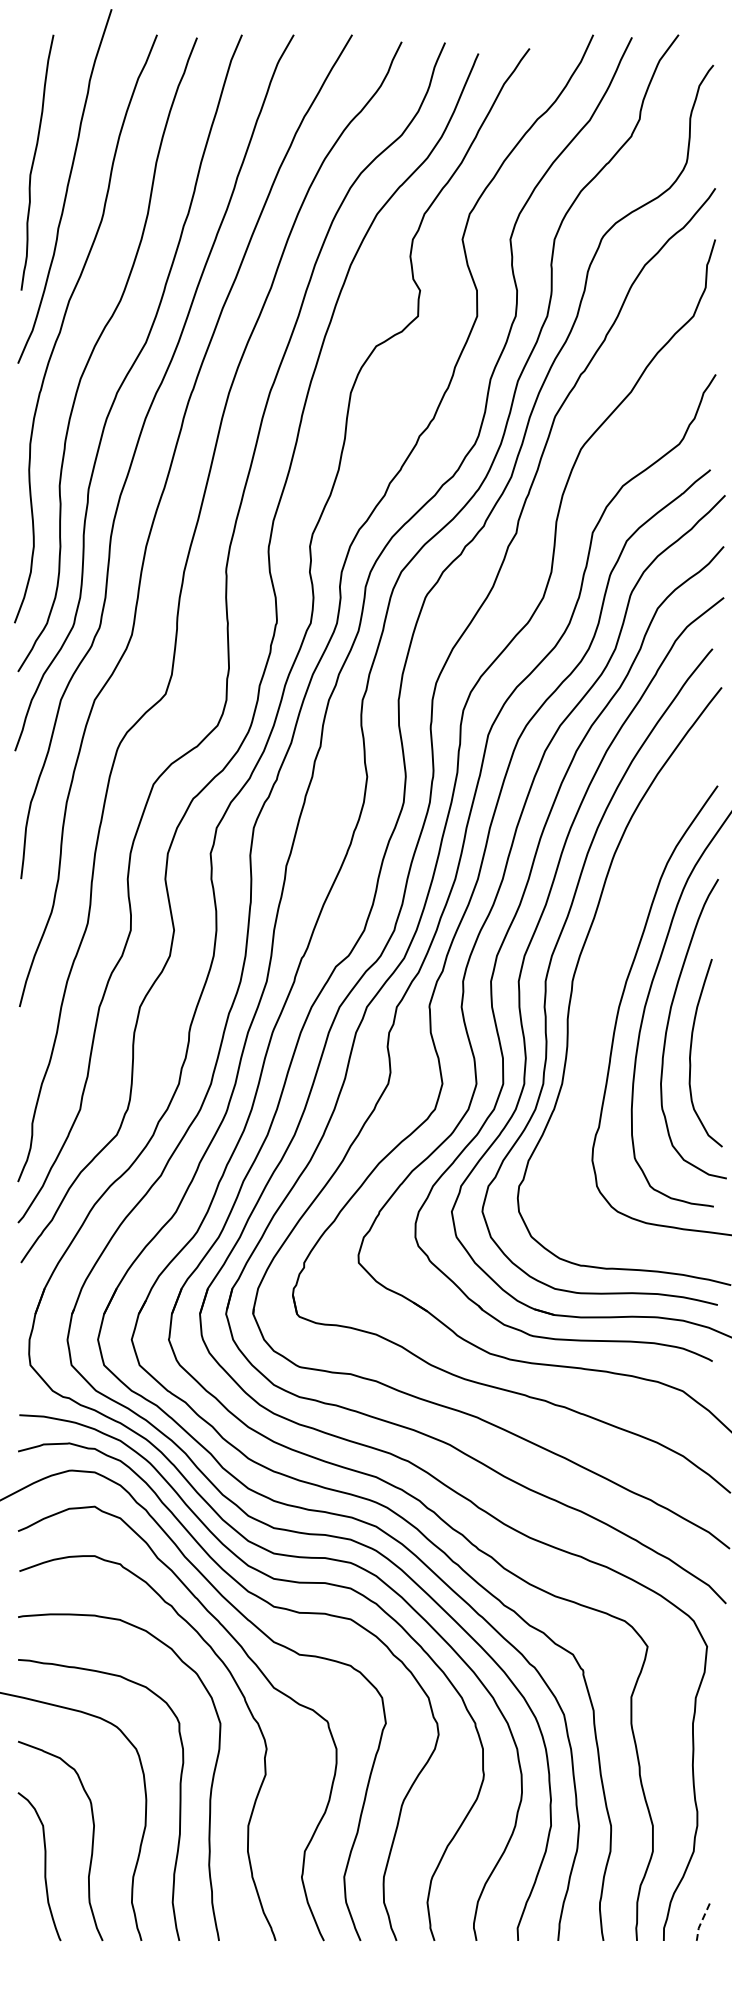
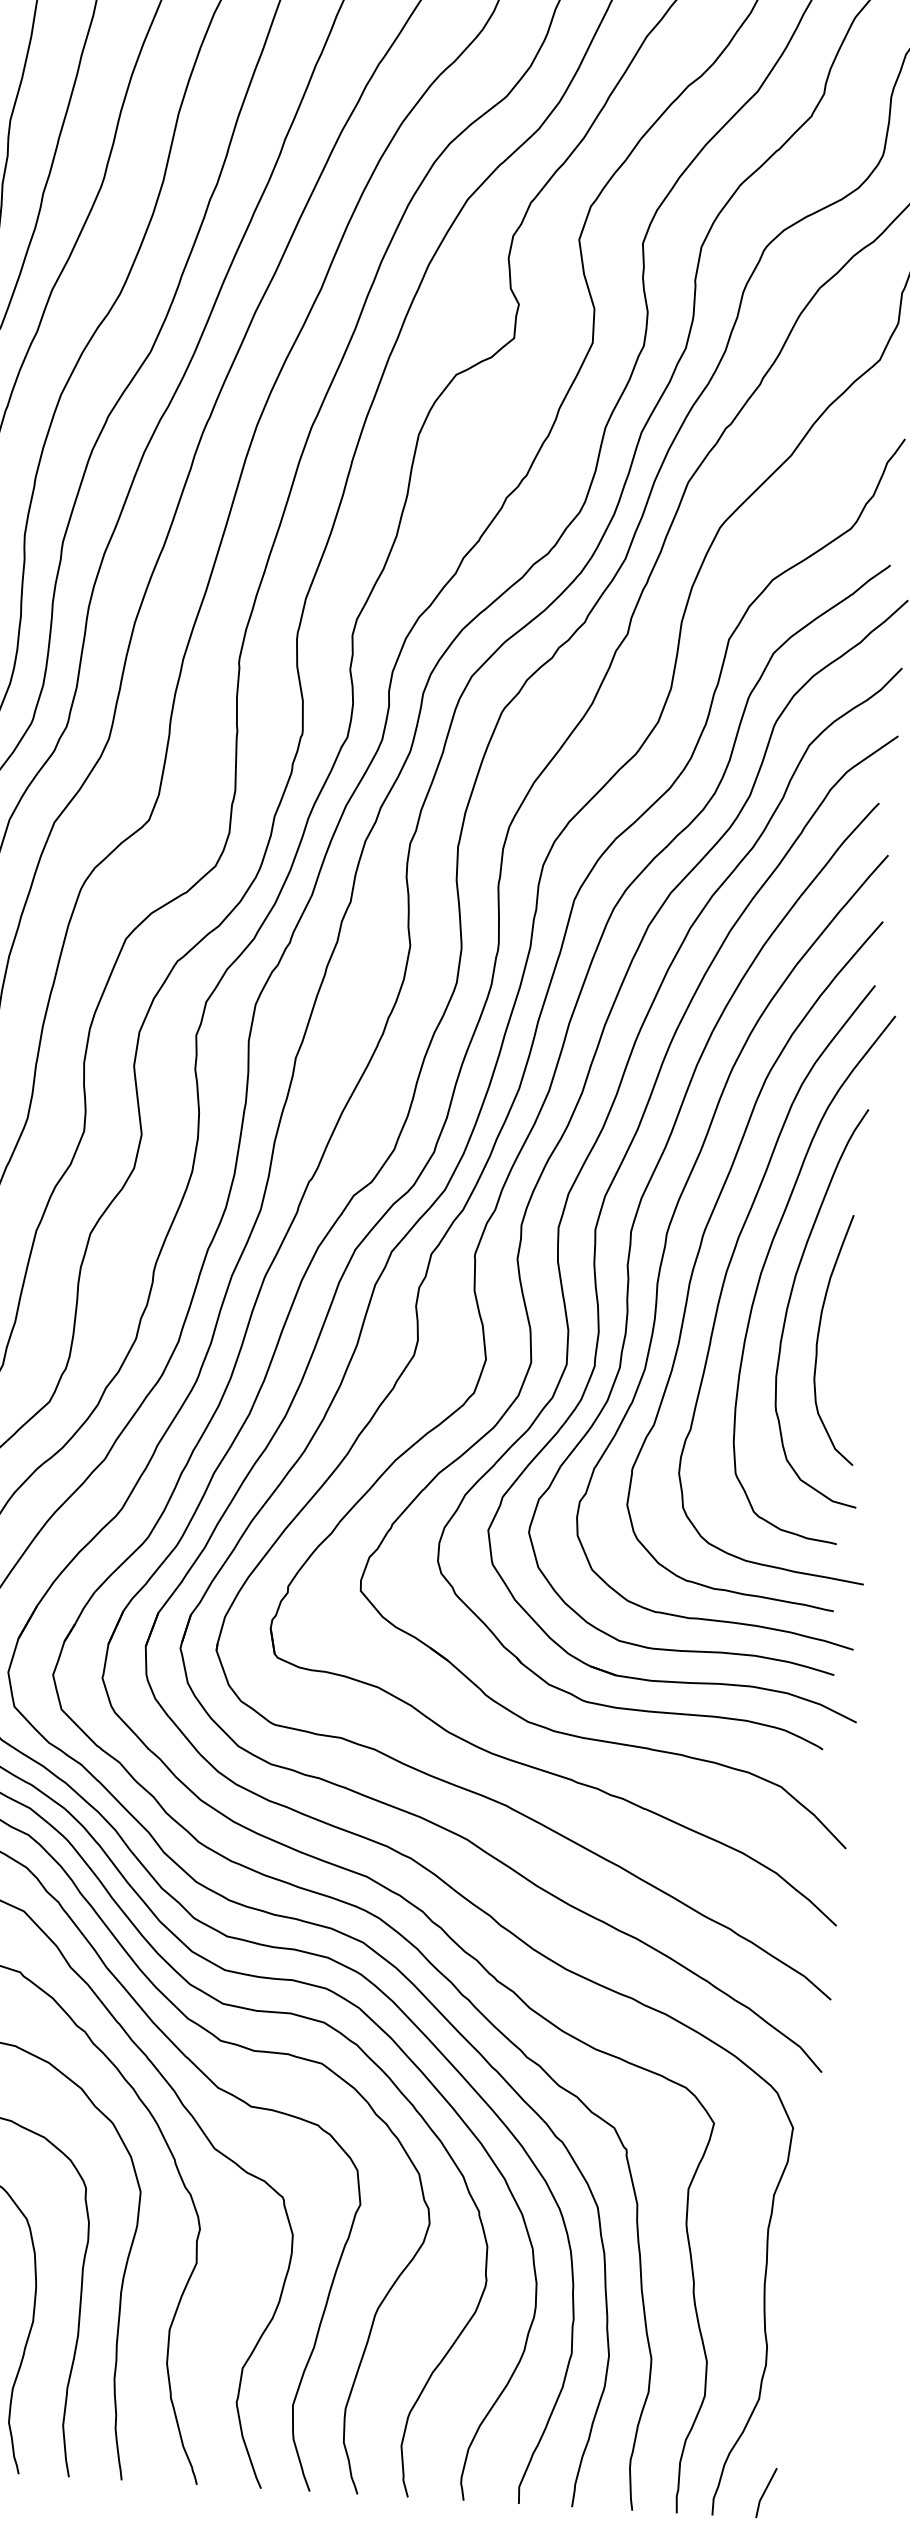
curve: (599, 989) -> (702, 1246), added
line: (701, 1922) -> (763, 2493), dashed -> solid

